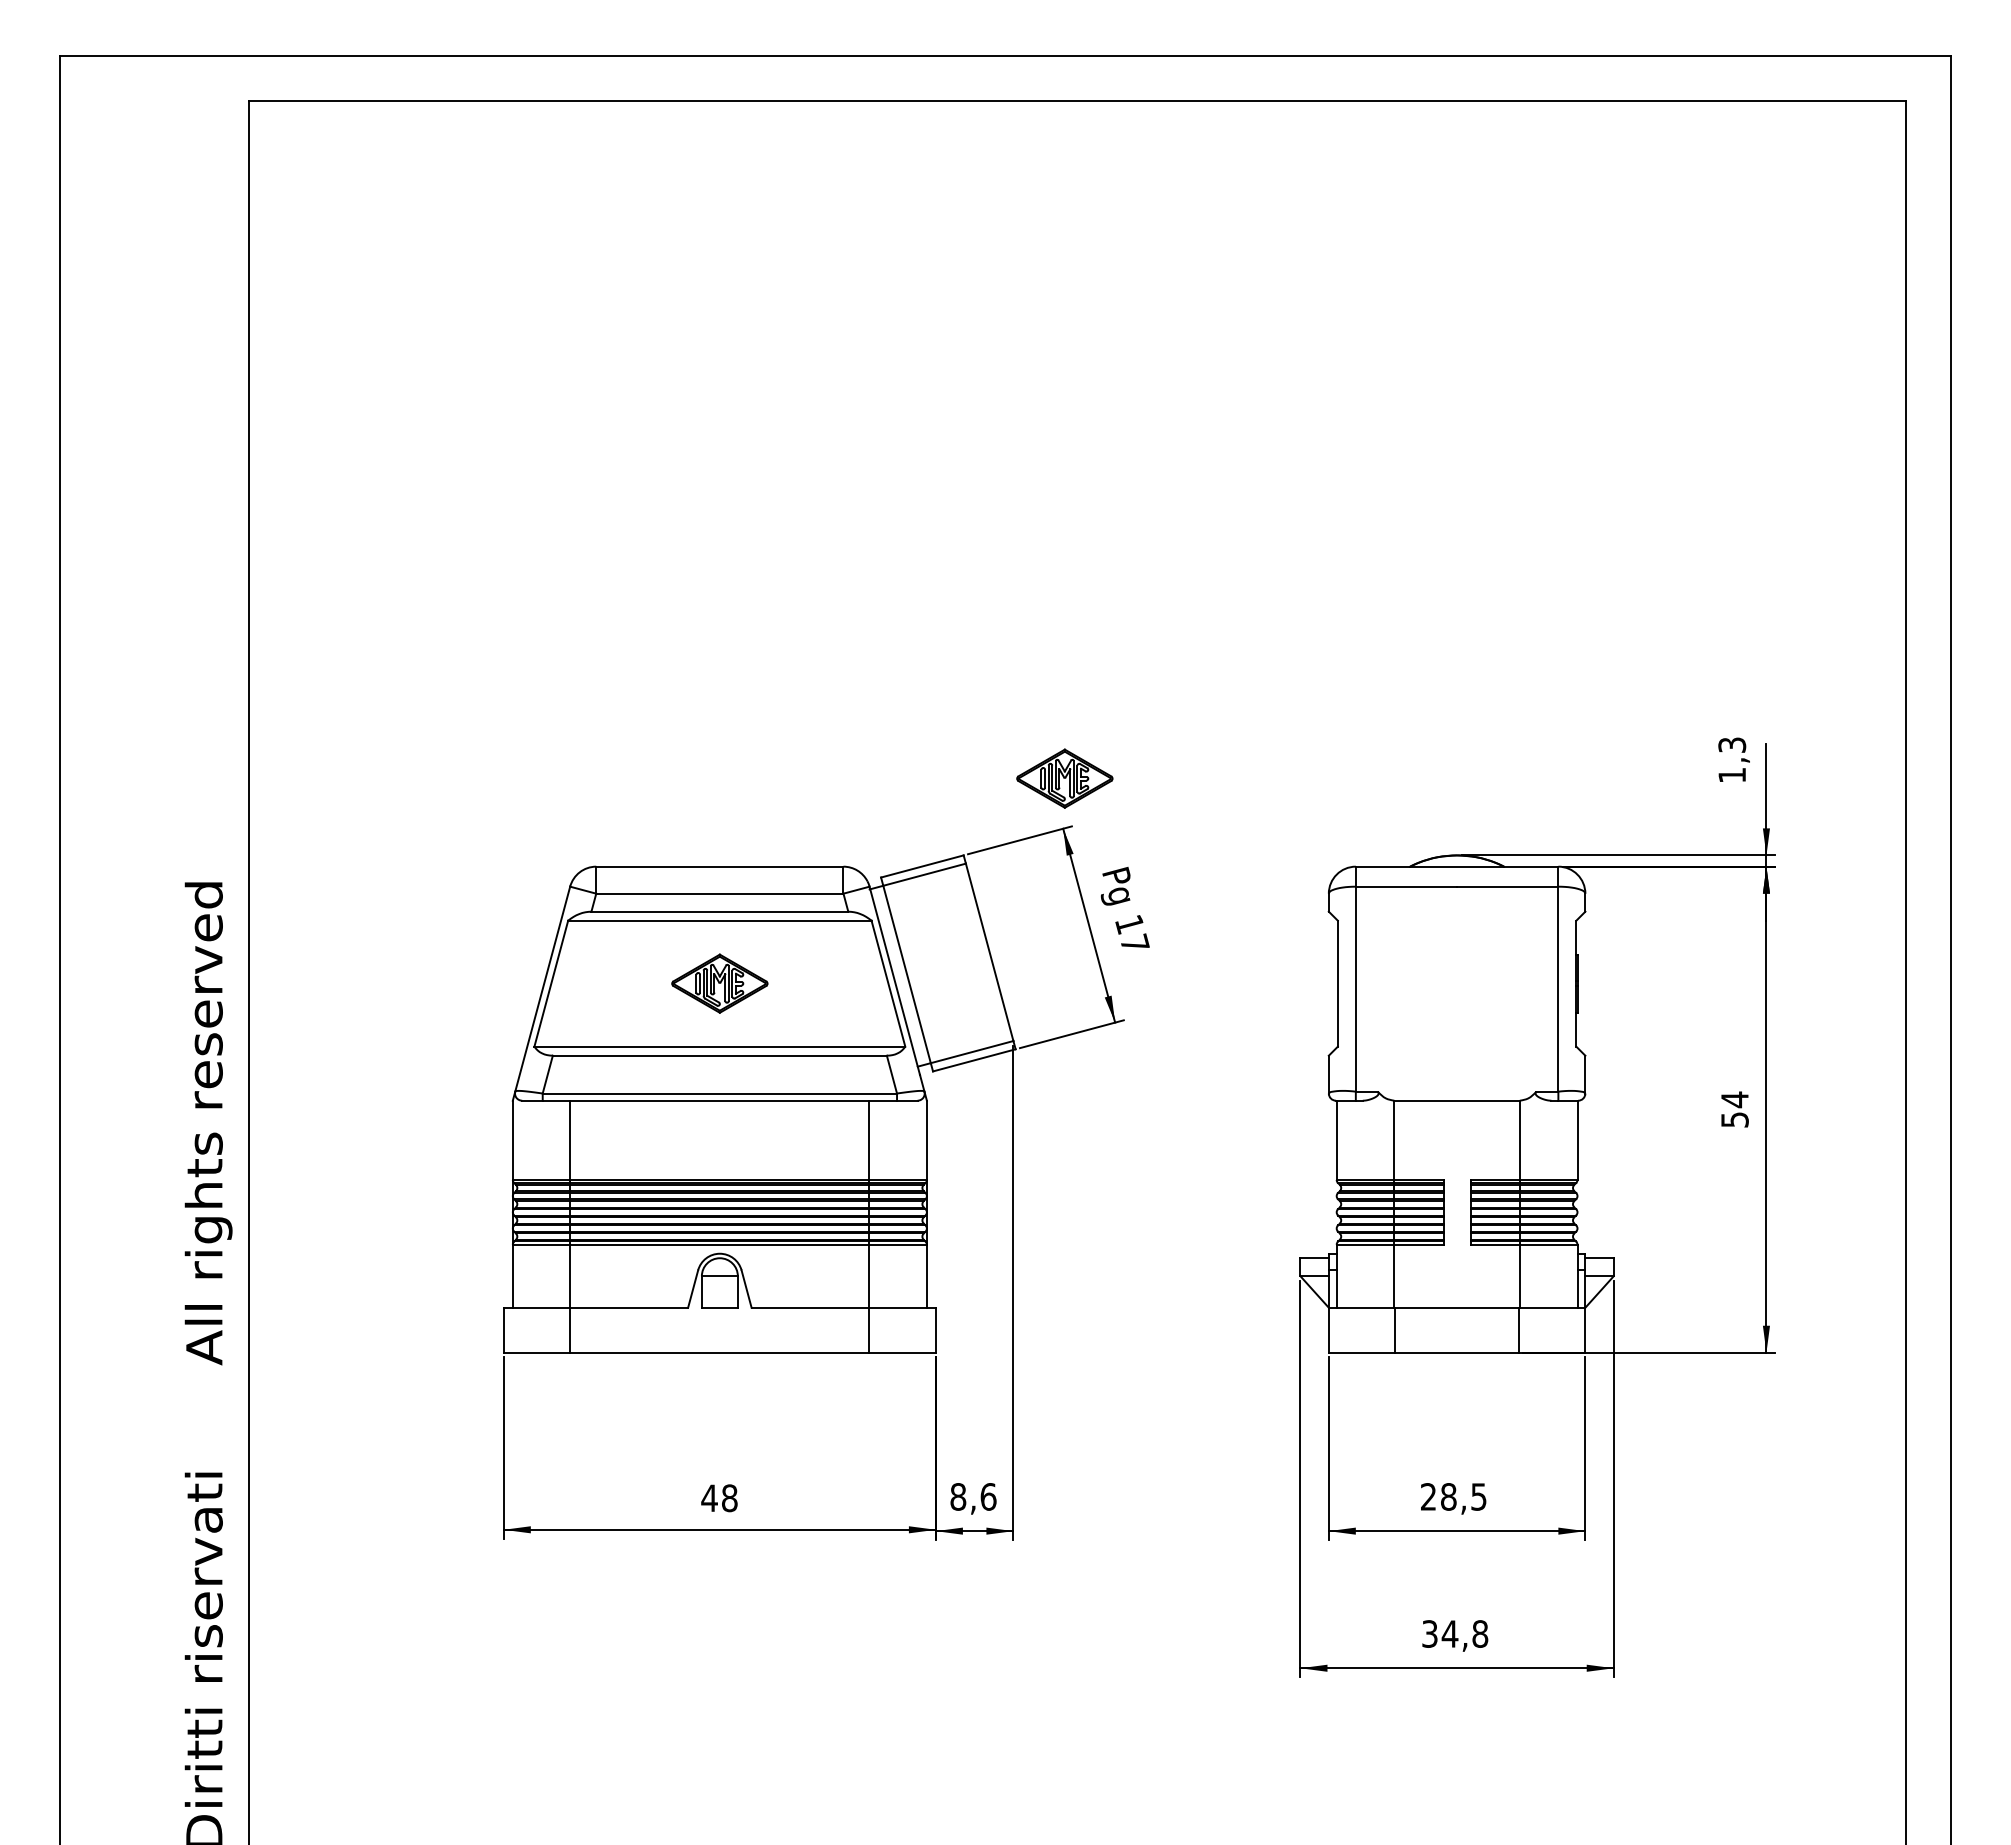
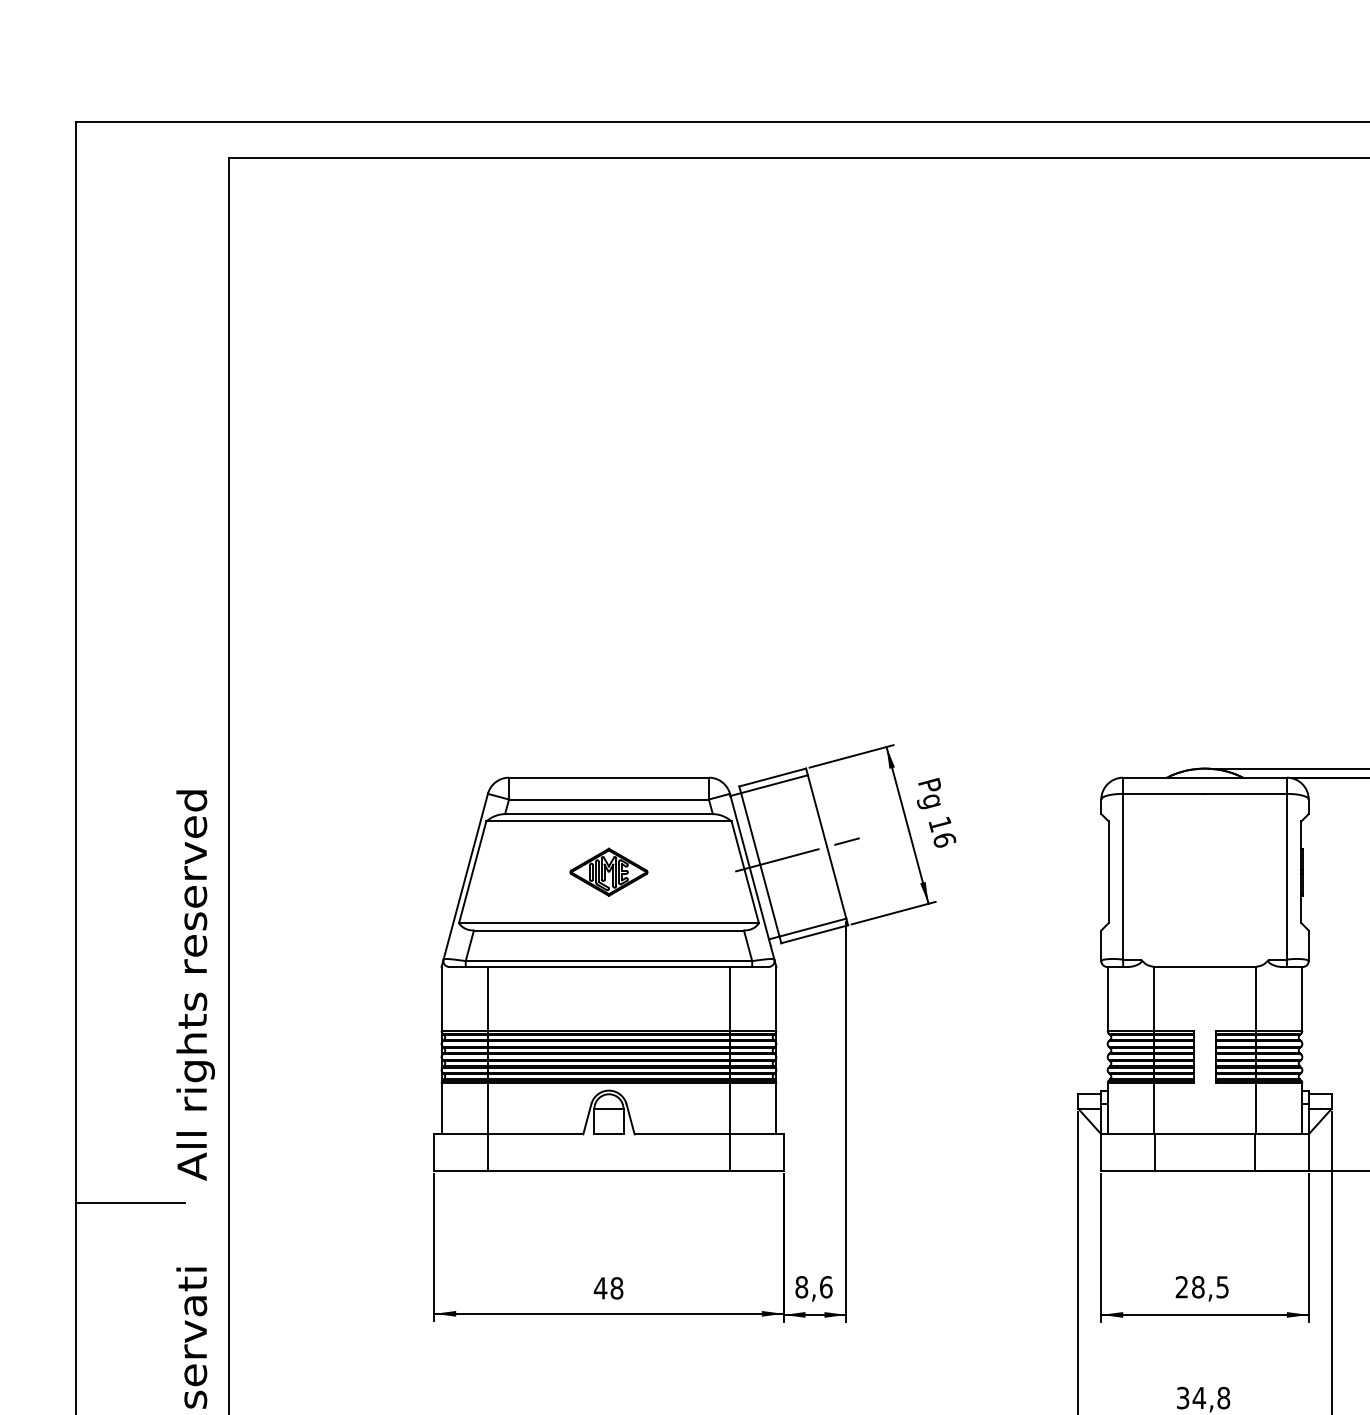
part: (1064, 778) -> (887, 706), removed
text: (1135, 943) -> (945, 839), 17 -> 16
line: (953, 961) -> (797, 854), added
line: (127, 1392) -> (130, 1202), added

